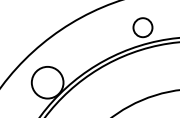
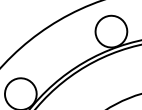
circle: (142, 27) -> (110, 31), size x1.67

